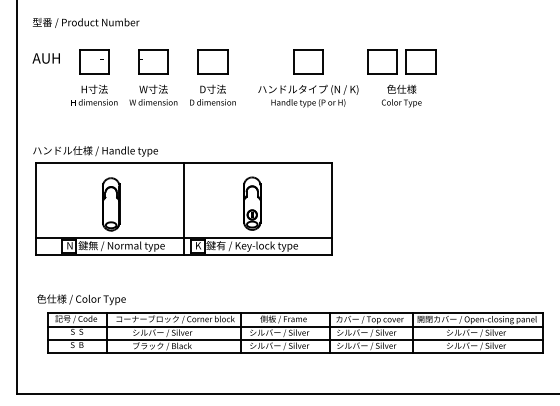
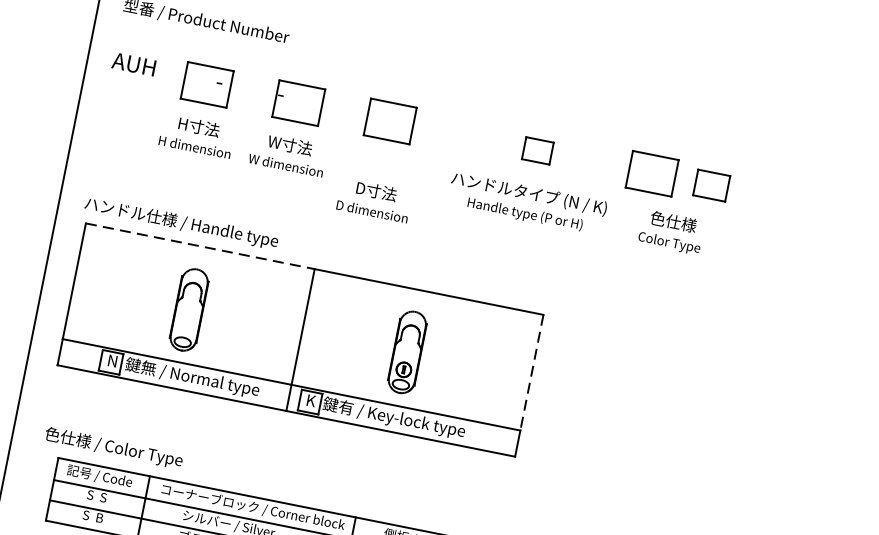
part: (308, 61) -> (538, 150), size x0.6
part: (420, 61) -> (711, 184), size x0.7
text: (212, 94) -> (374, 199), moved
line: (110, 163) -> (200, 246), solid -> dashed
line: (332, 201) -> (531, 373), solid -> dashed

